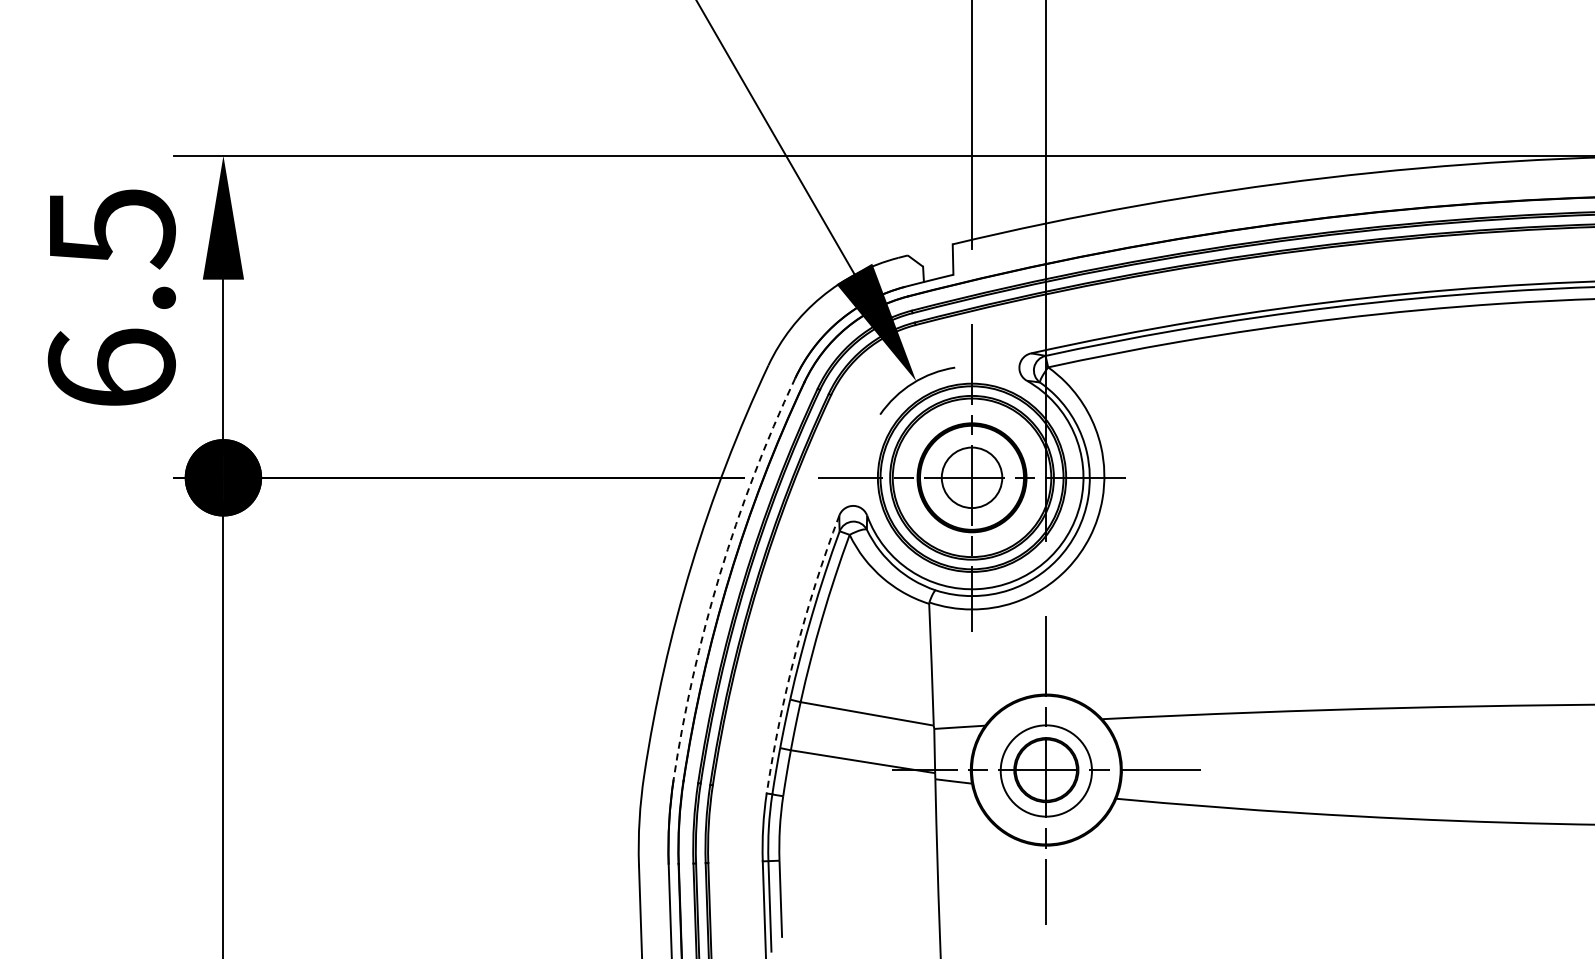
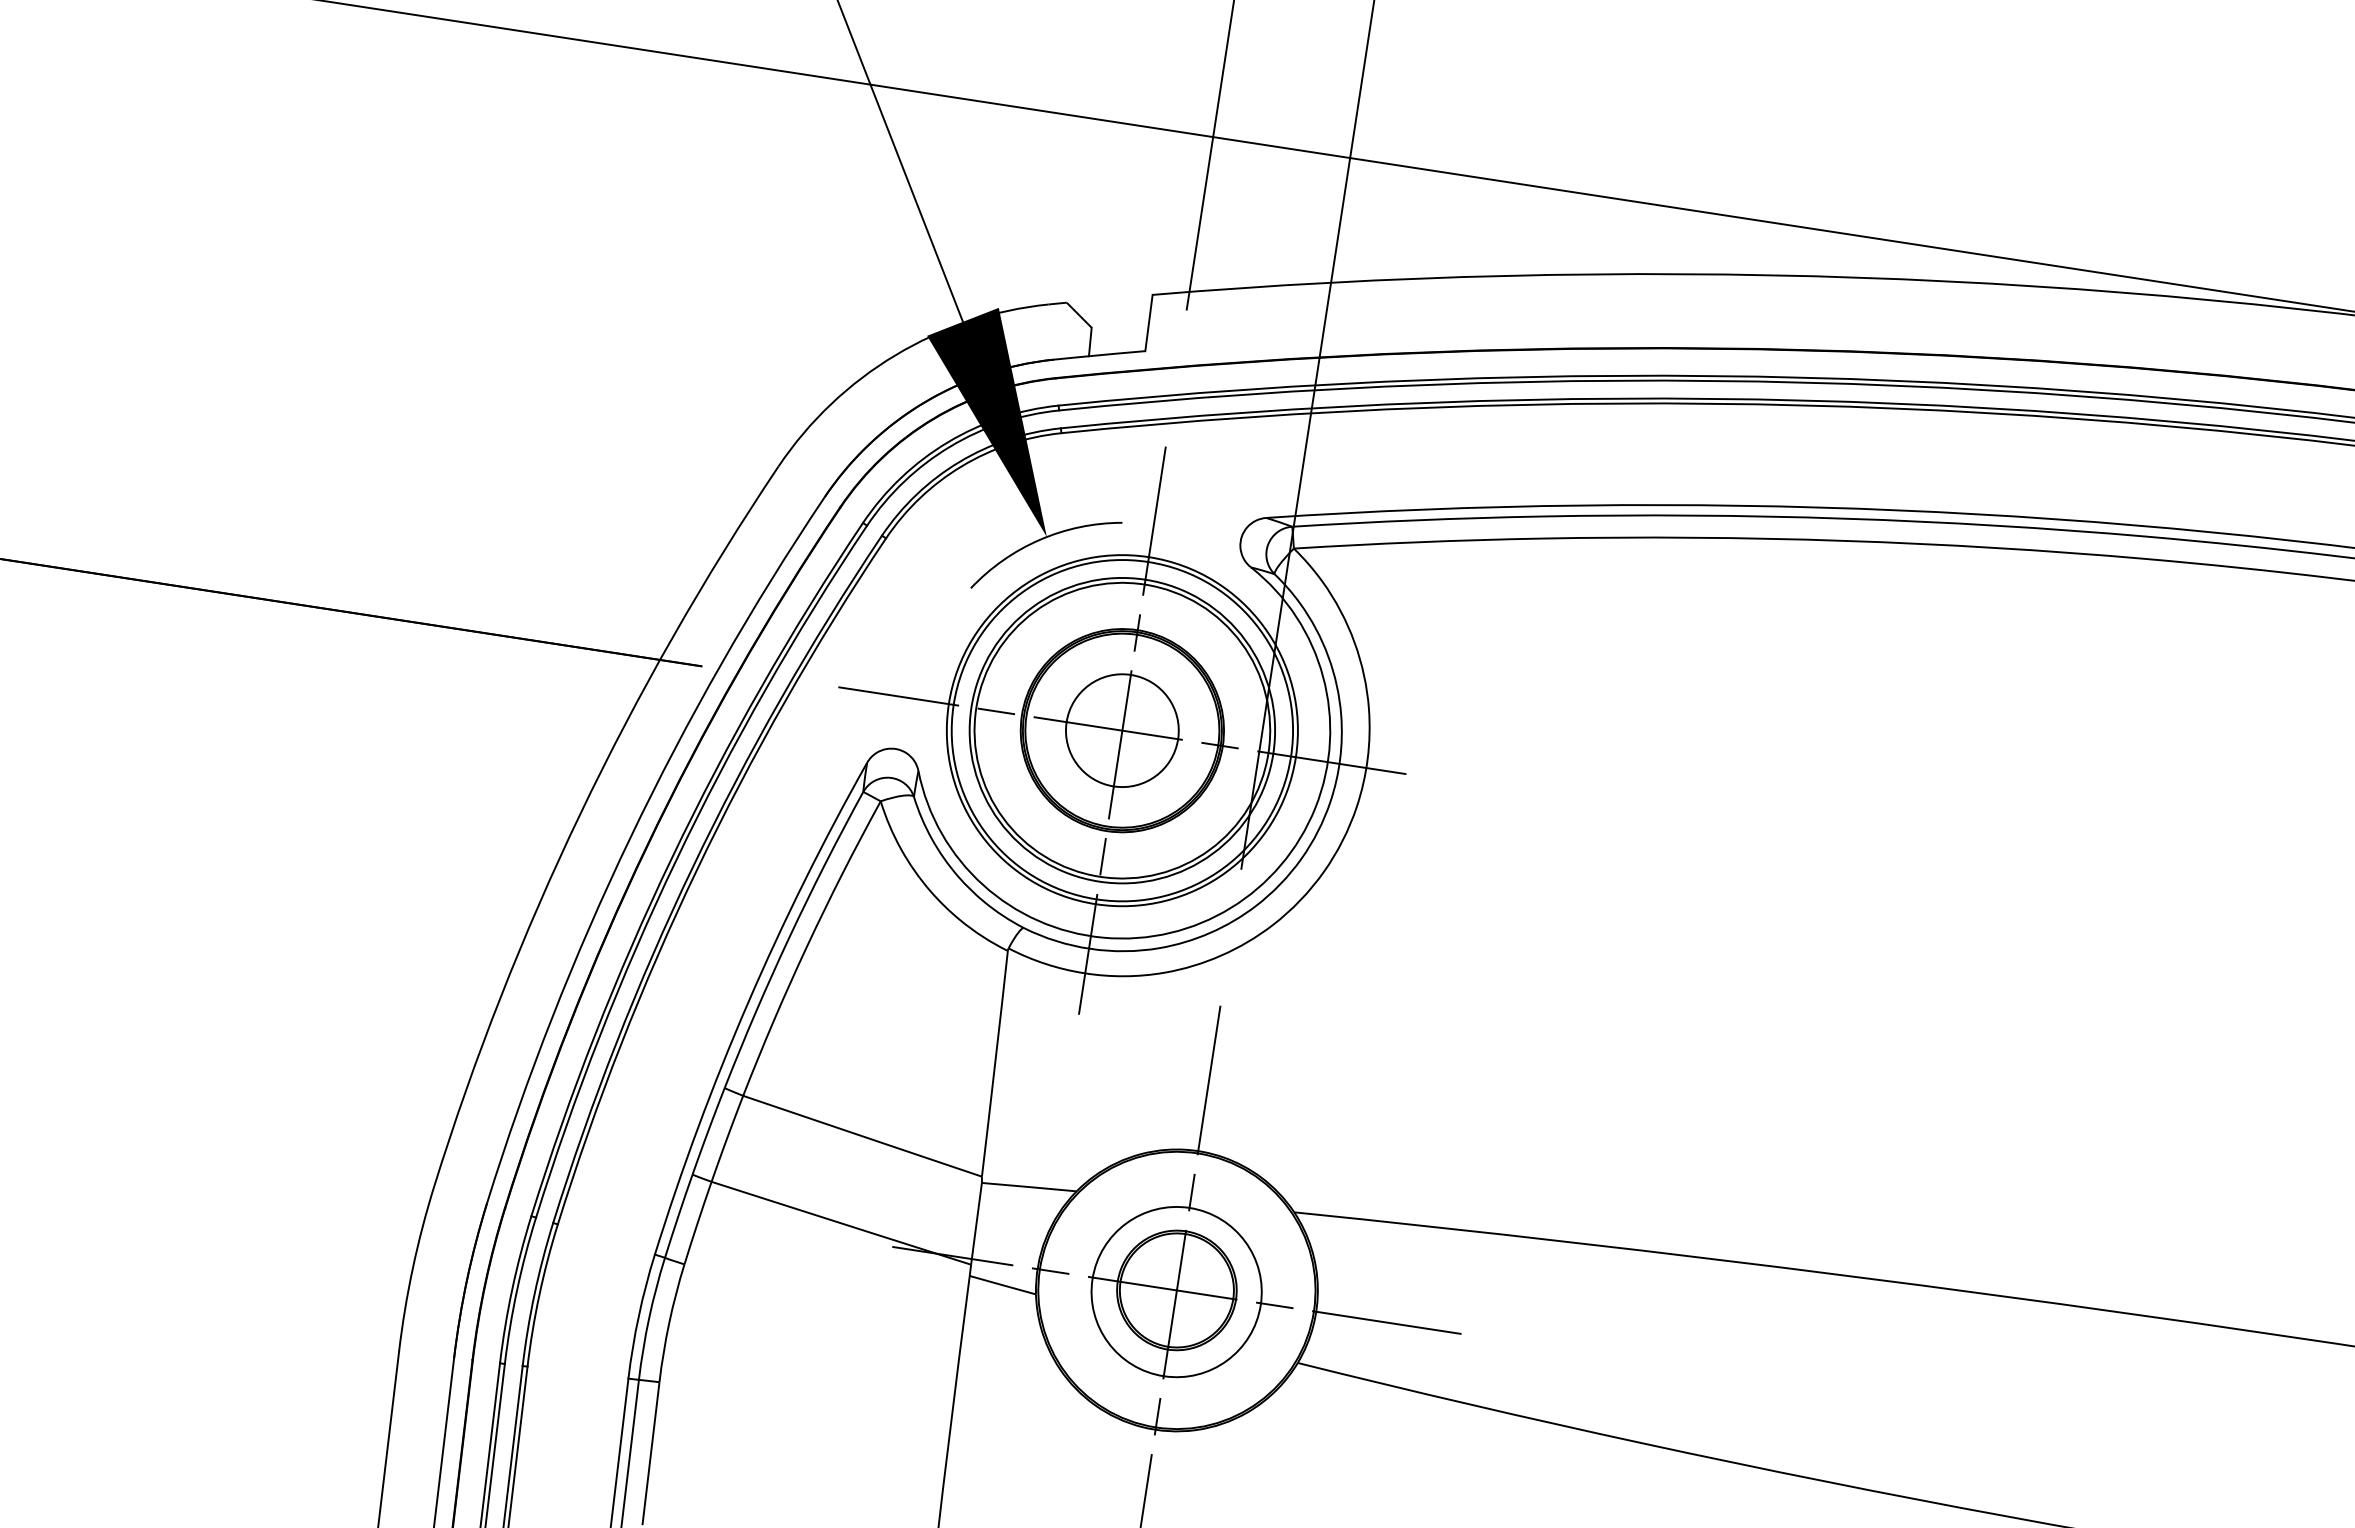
arc: (719, 574) -> (629, 837), dashed -> solid
arc: (795, 652) -> (747, 1002), dashed -> solid

